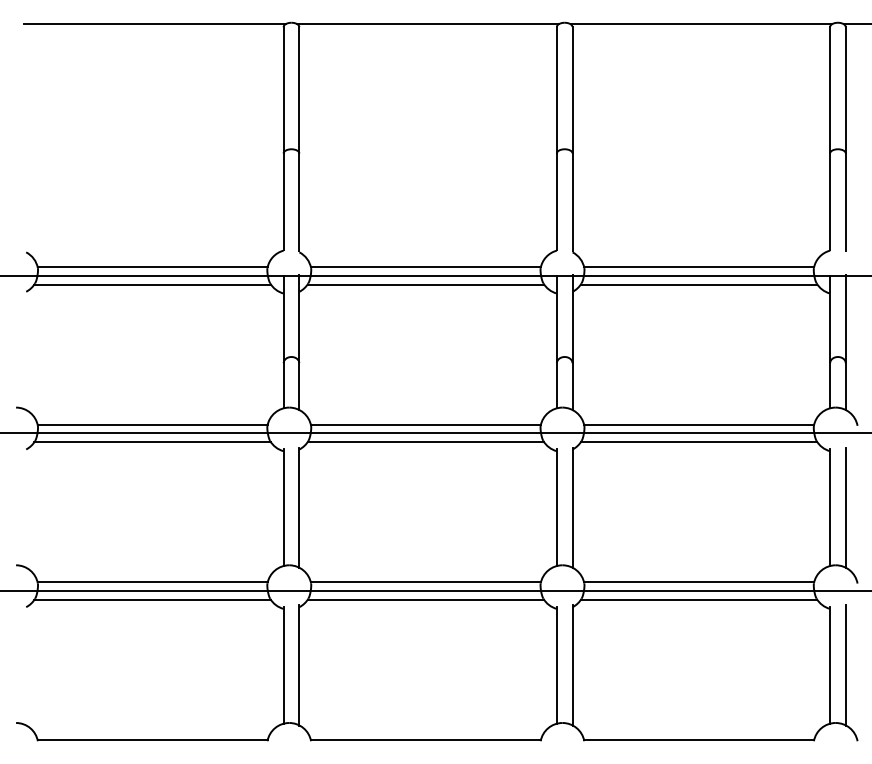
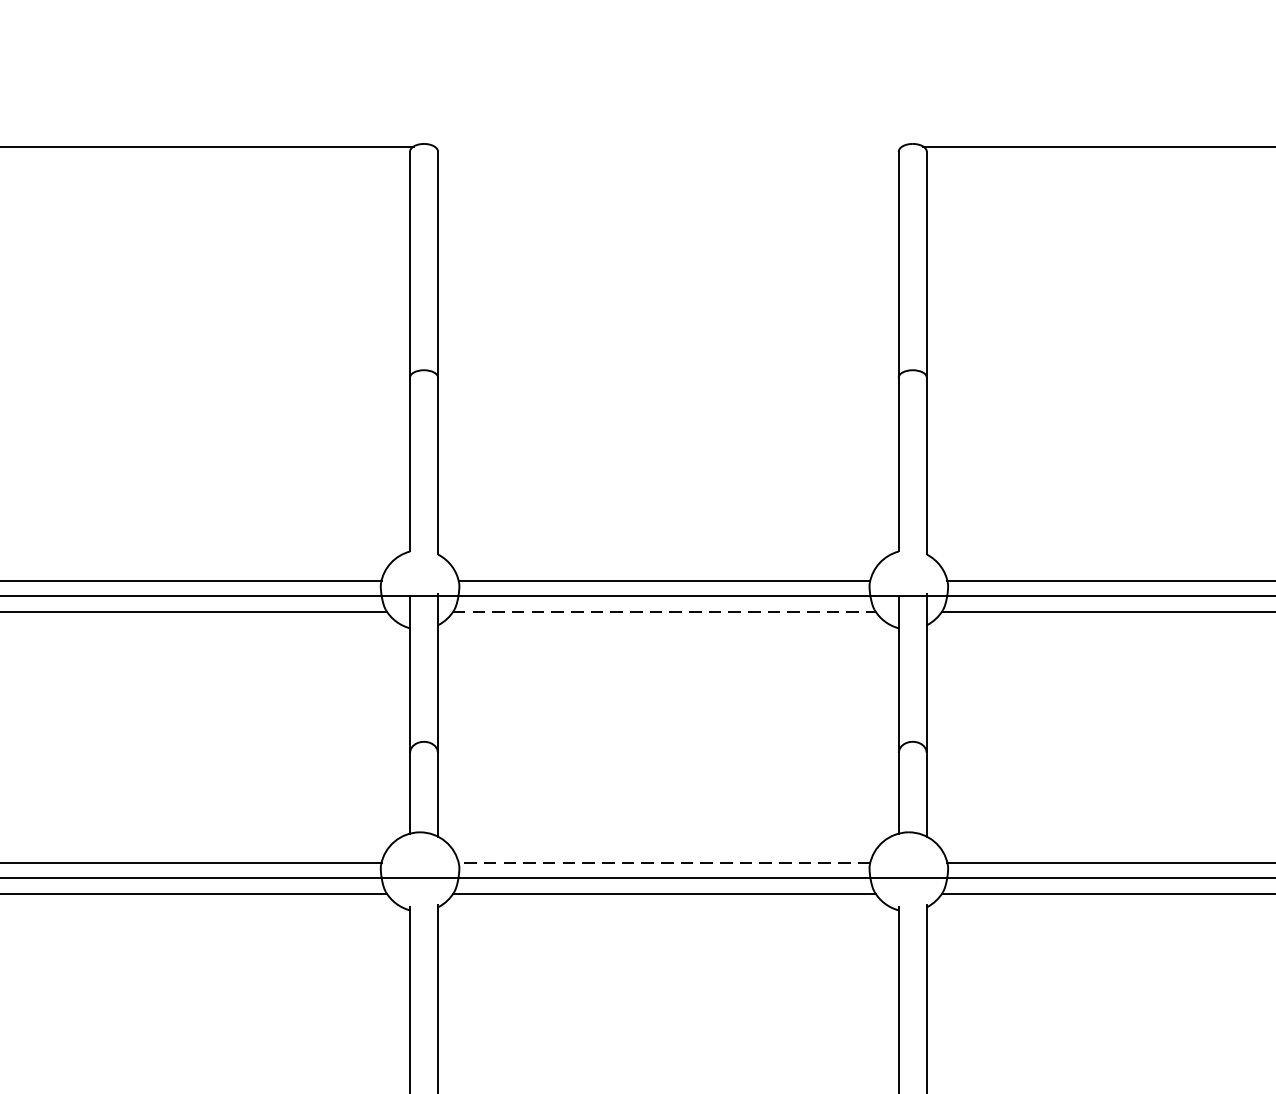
line: (427, 24) -> (667, 147), removed
line: (426, 284) -> (665, 612), solid -> dashed
line: (425, 424) -> (663, 862), solid -> dashed

